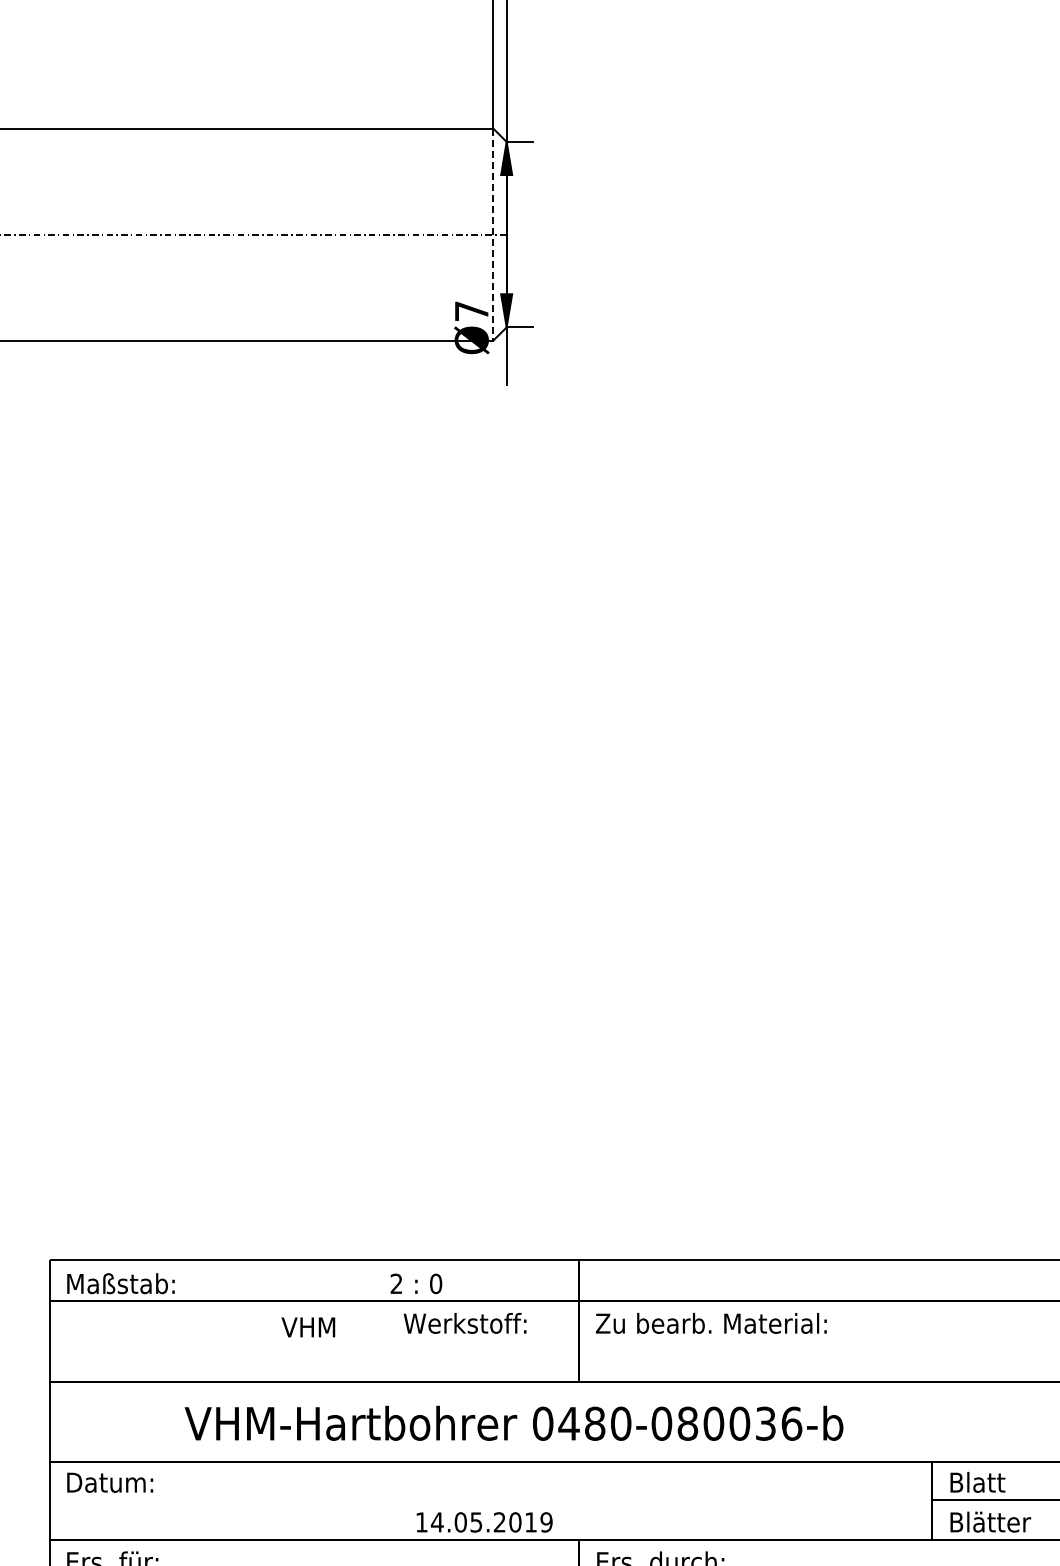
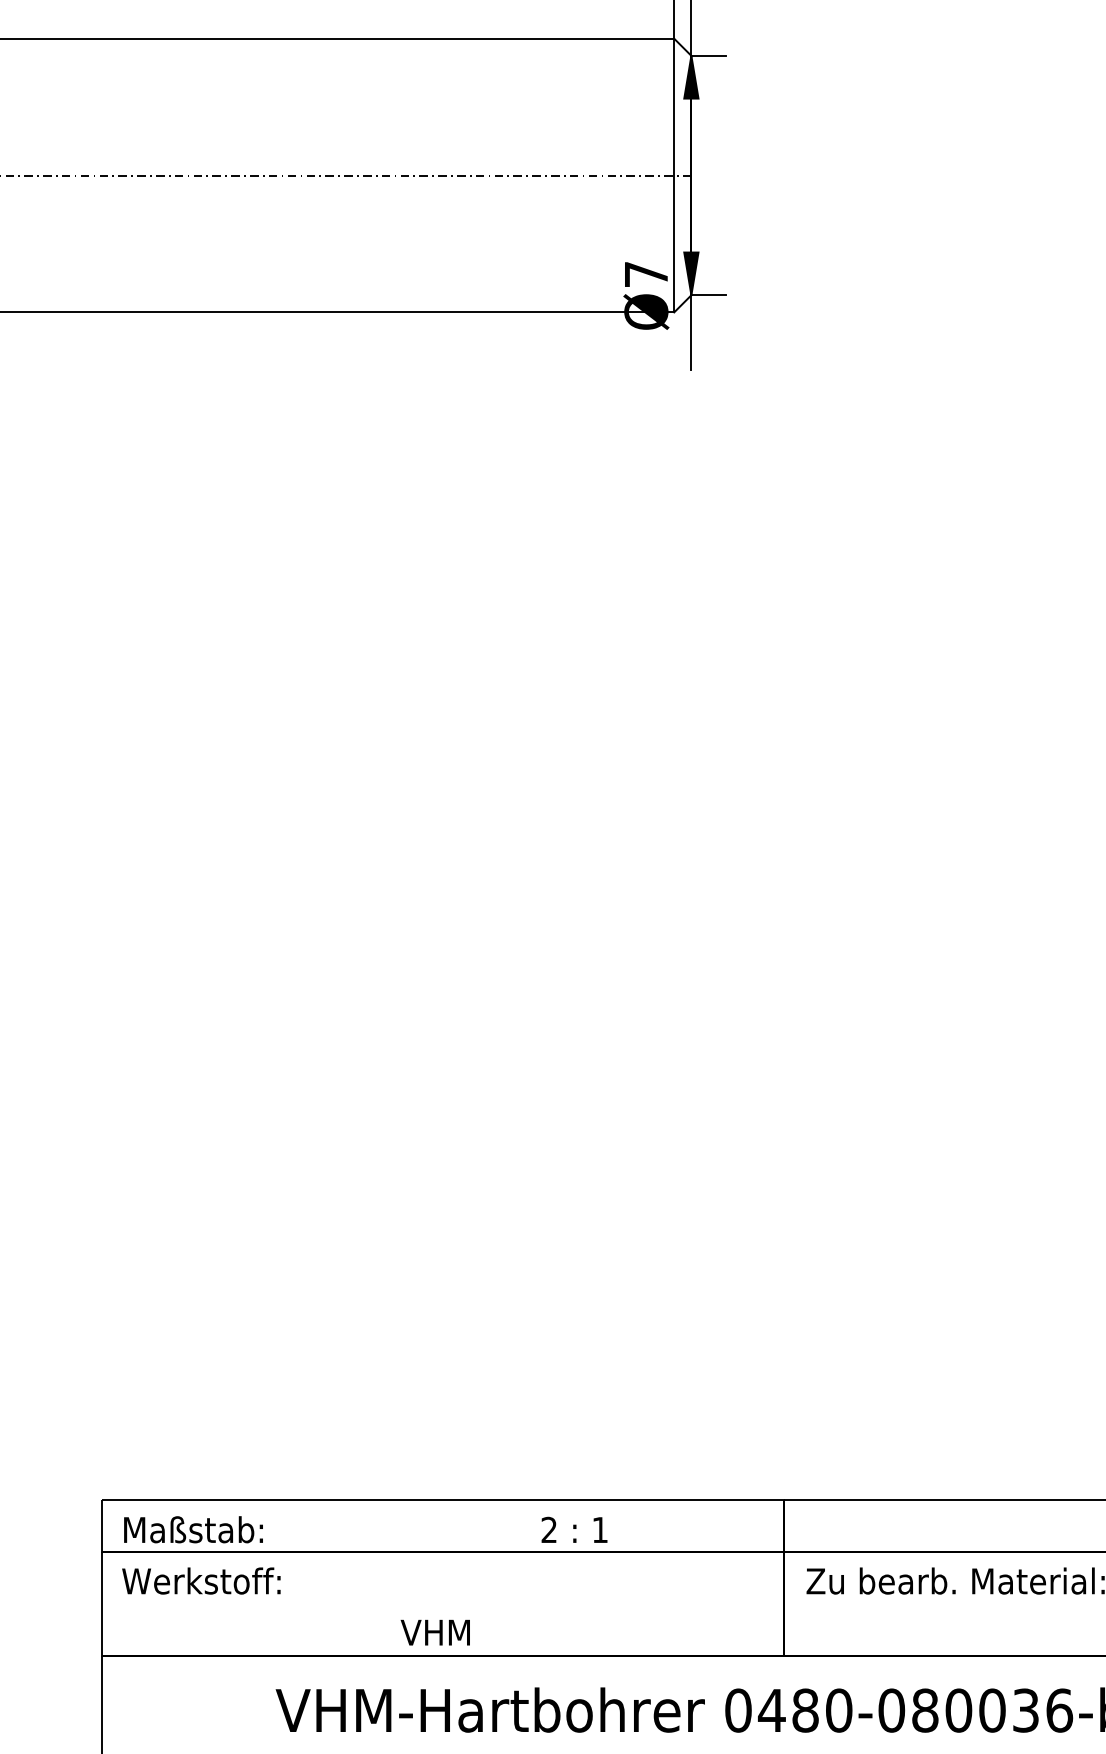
line: (493, 234) -> (674, 175), dashed -> solid
text: (436, 1283) -> (600, 1529), 0 -> 1
text: (464, 1323) -> (200, 1581), moved
text: (308, 1327) -> (435, 1632), moved

